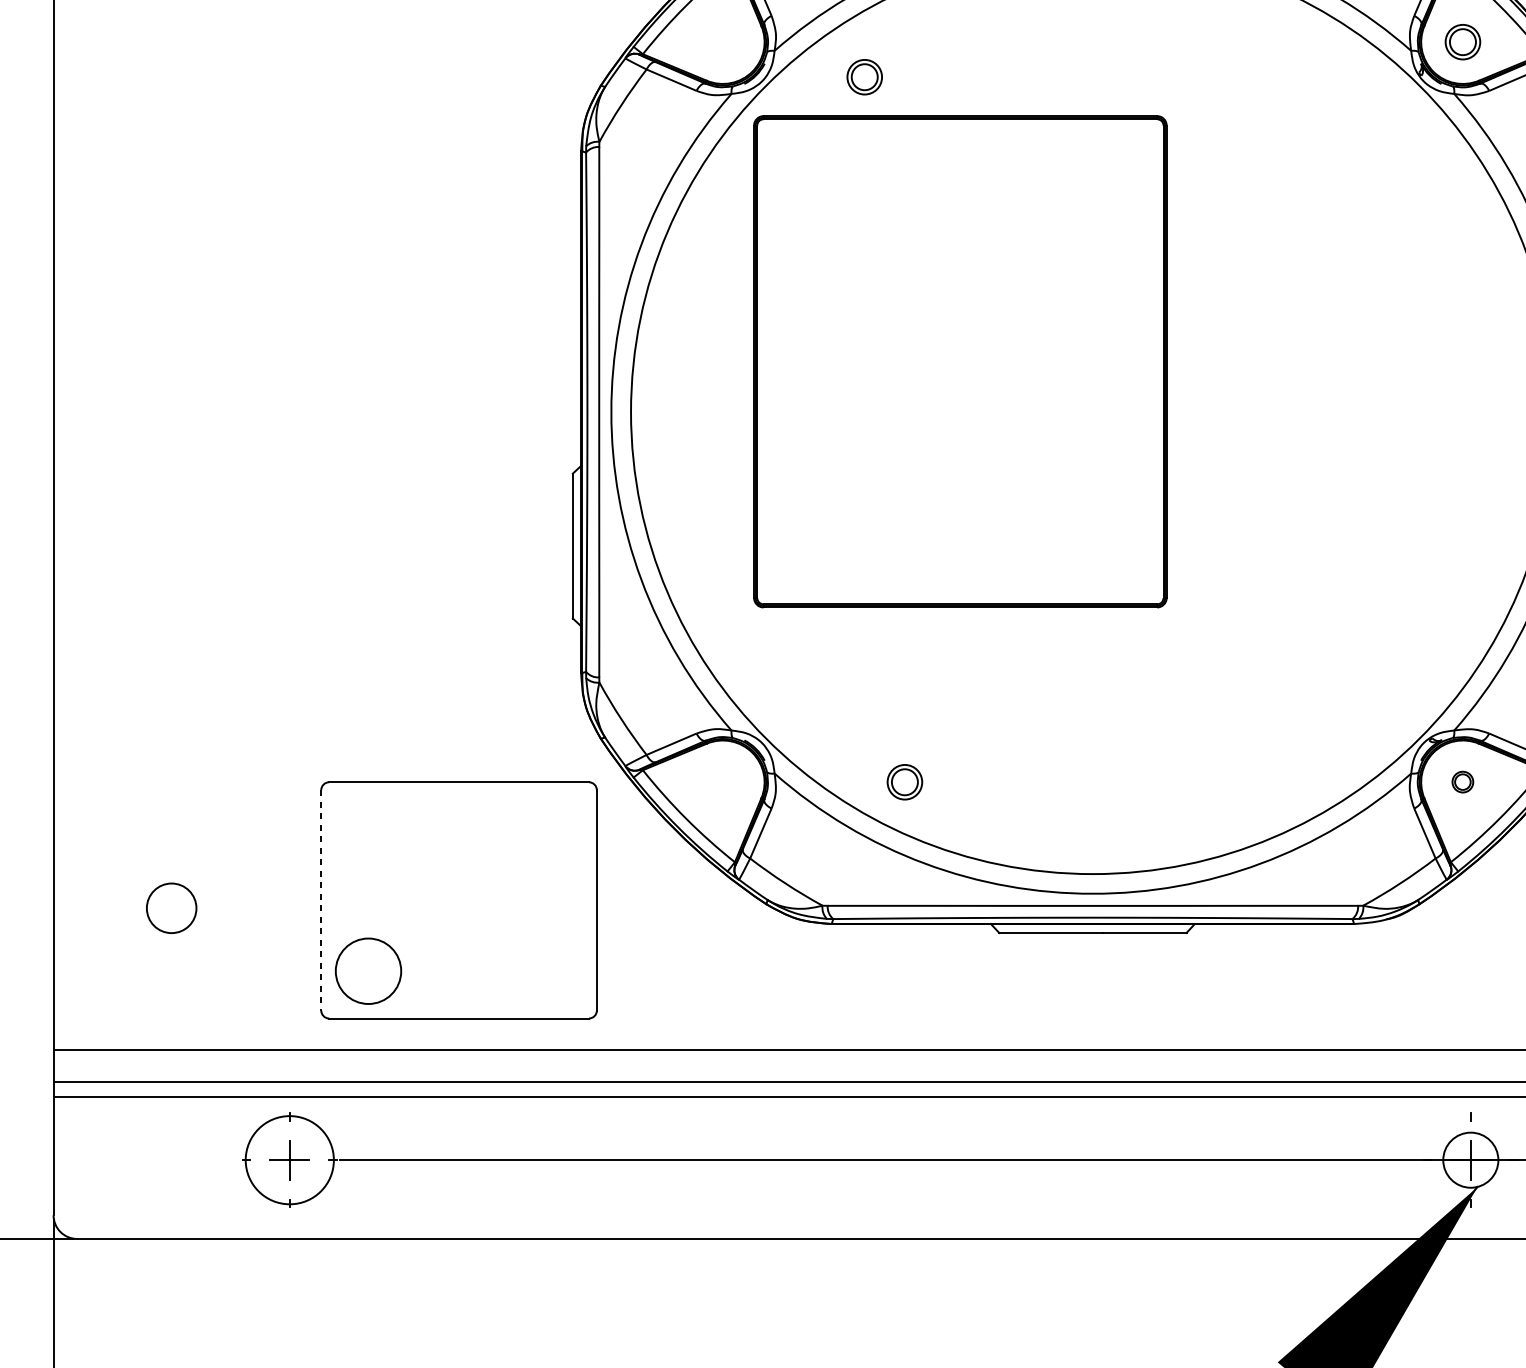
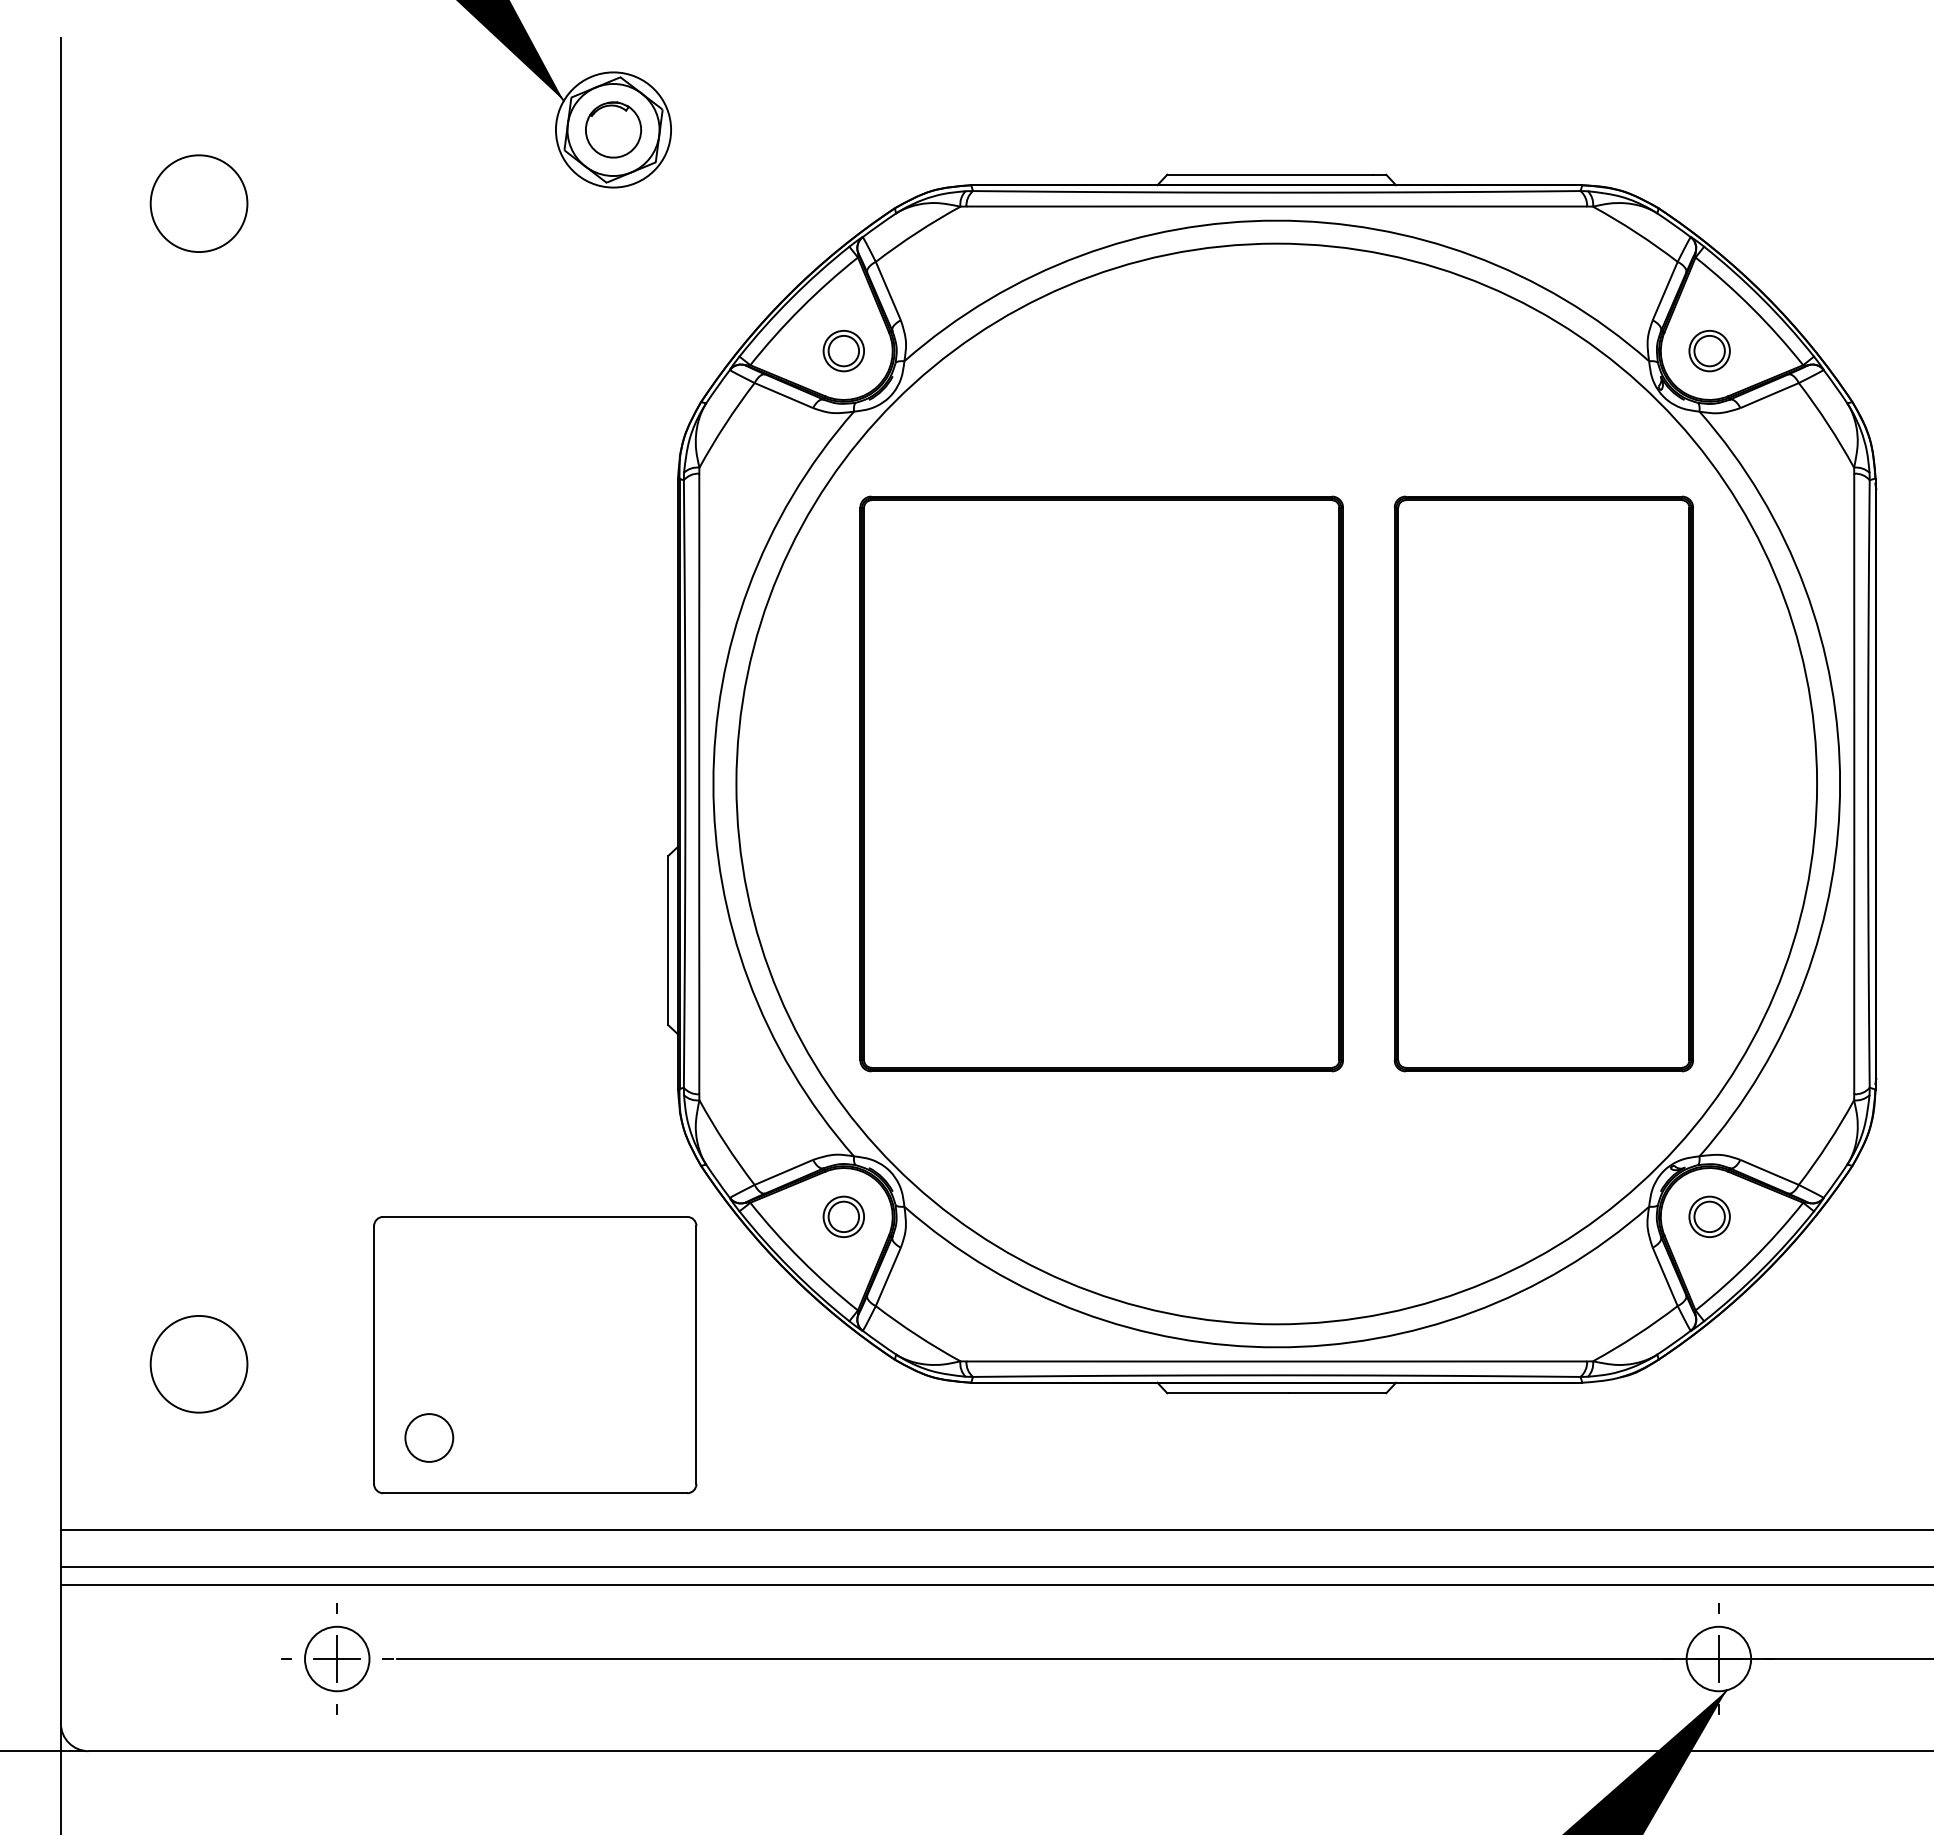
part: (864, 77) -> (843, 351), moved
part: (960, 361) -> (1101, 783), moved
part: (1320, 411) -> (1543, 783), added
part: (904, 781) -> (843, 1216), moved
part: (1462, 781) -> (1709, 1216), size x1.67
line: (321, 900) -> (374, 1355), dashed -> solid
circle: (171, 908) -> (198, 1364), size x1.67
circle: (368, 970) -> (429, 1437), size x0.62
circle: (290, 1159) -> (337, 1658), size x0.62

